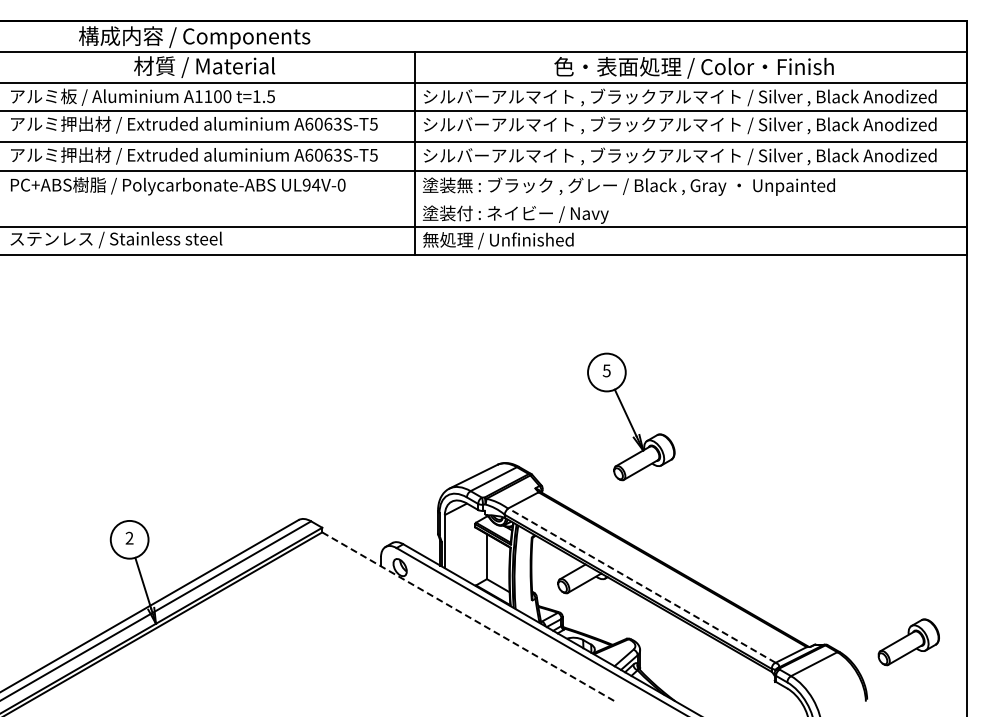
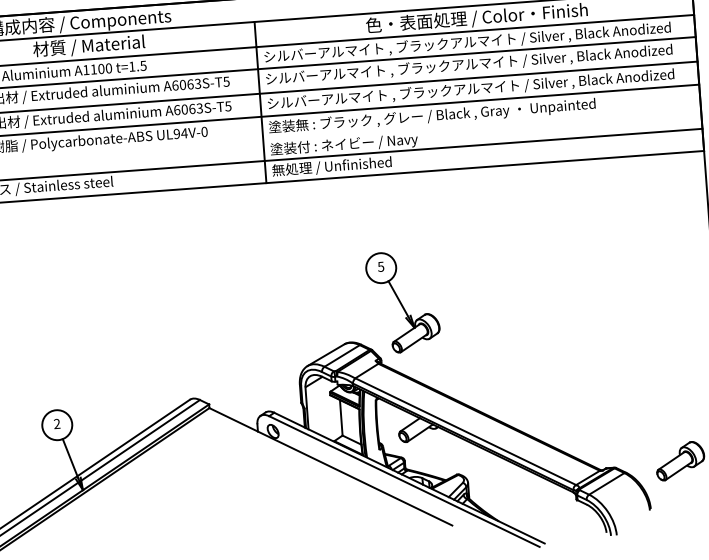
part: (631, 416) -> (403, 301), moved
line: (641, 585) -> (465, 431), dashed -> solid
line: (469, 617) -> (331, 466), dashed -> solid

